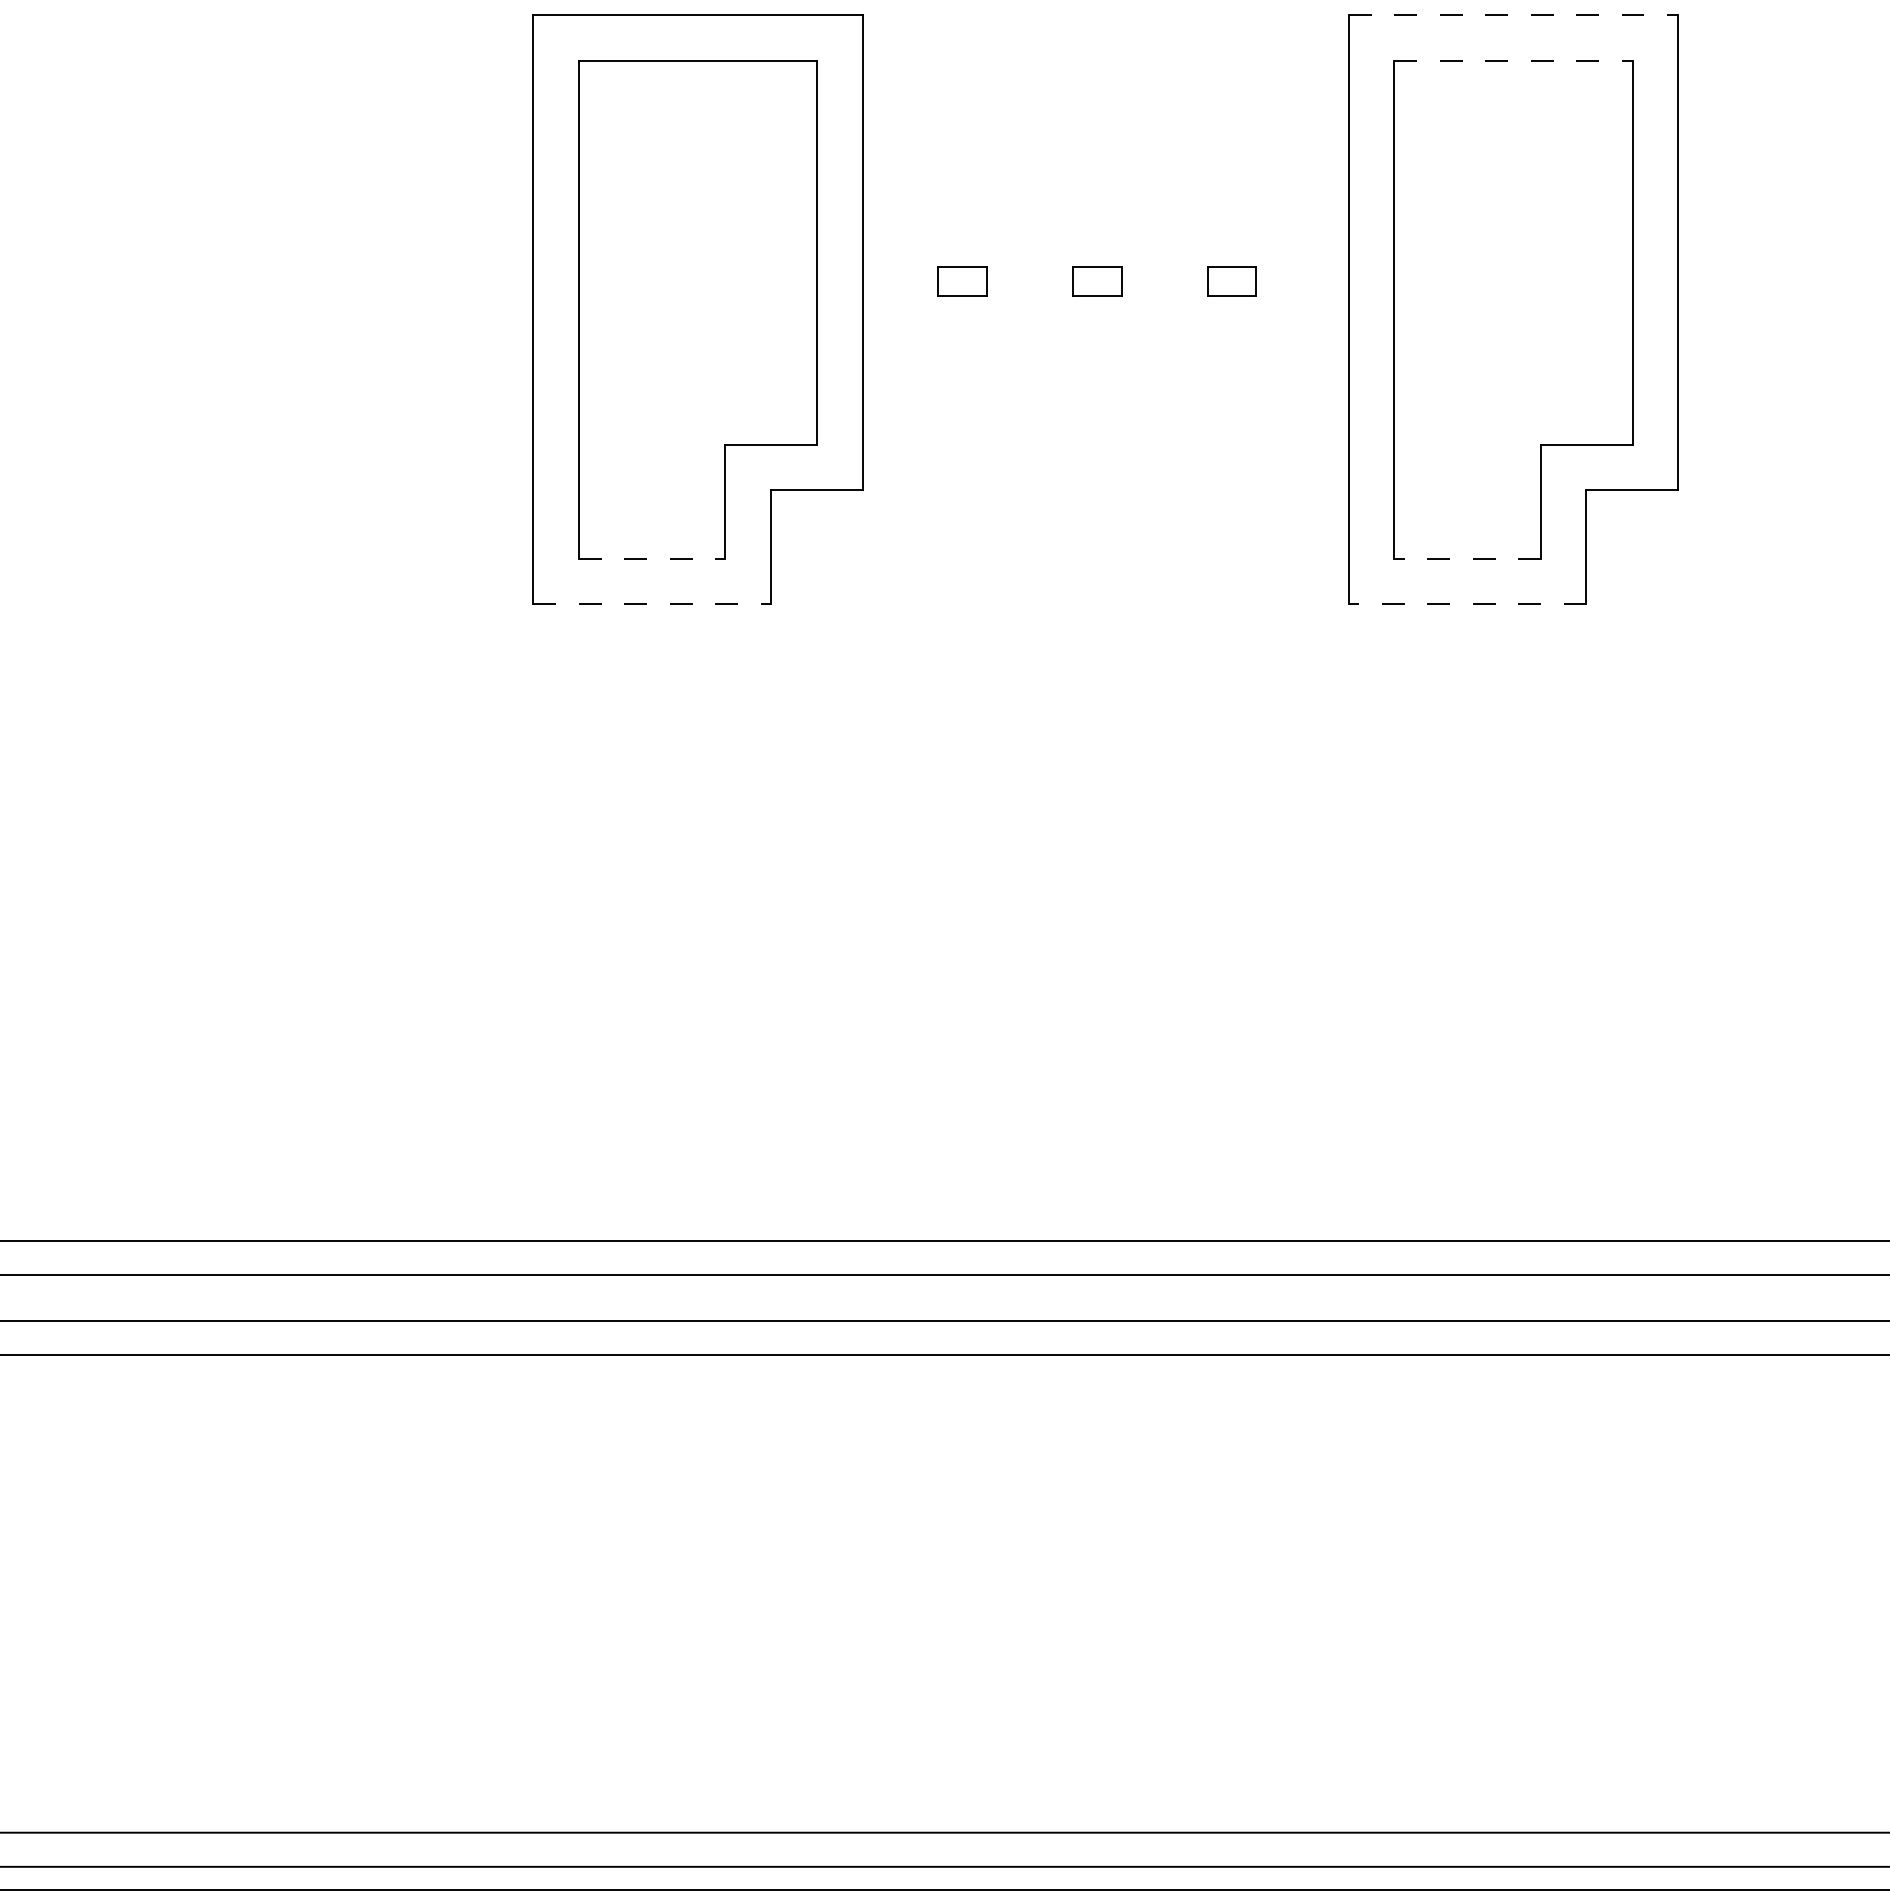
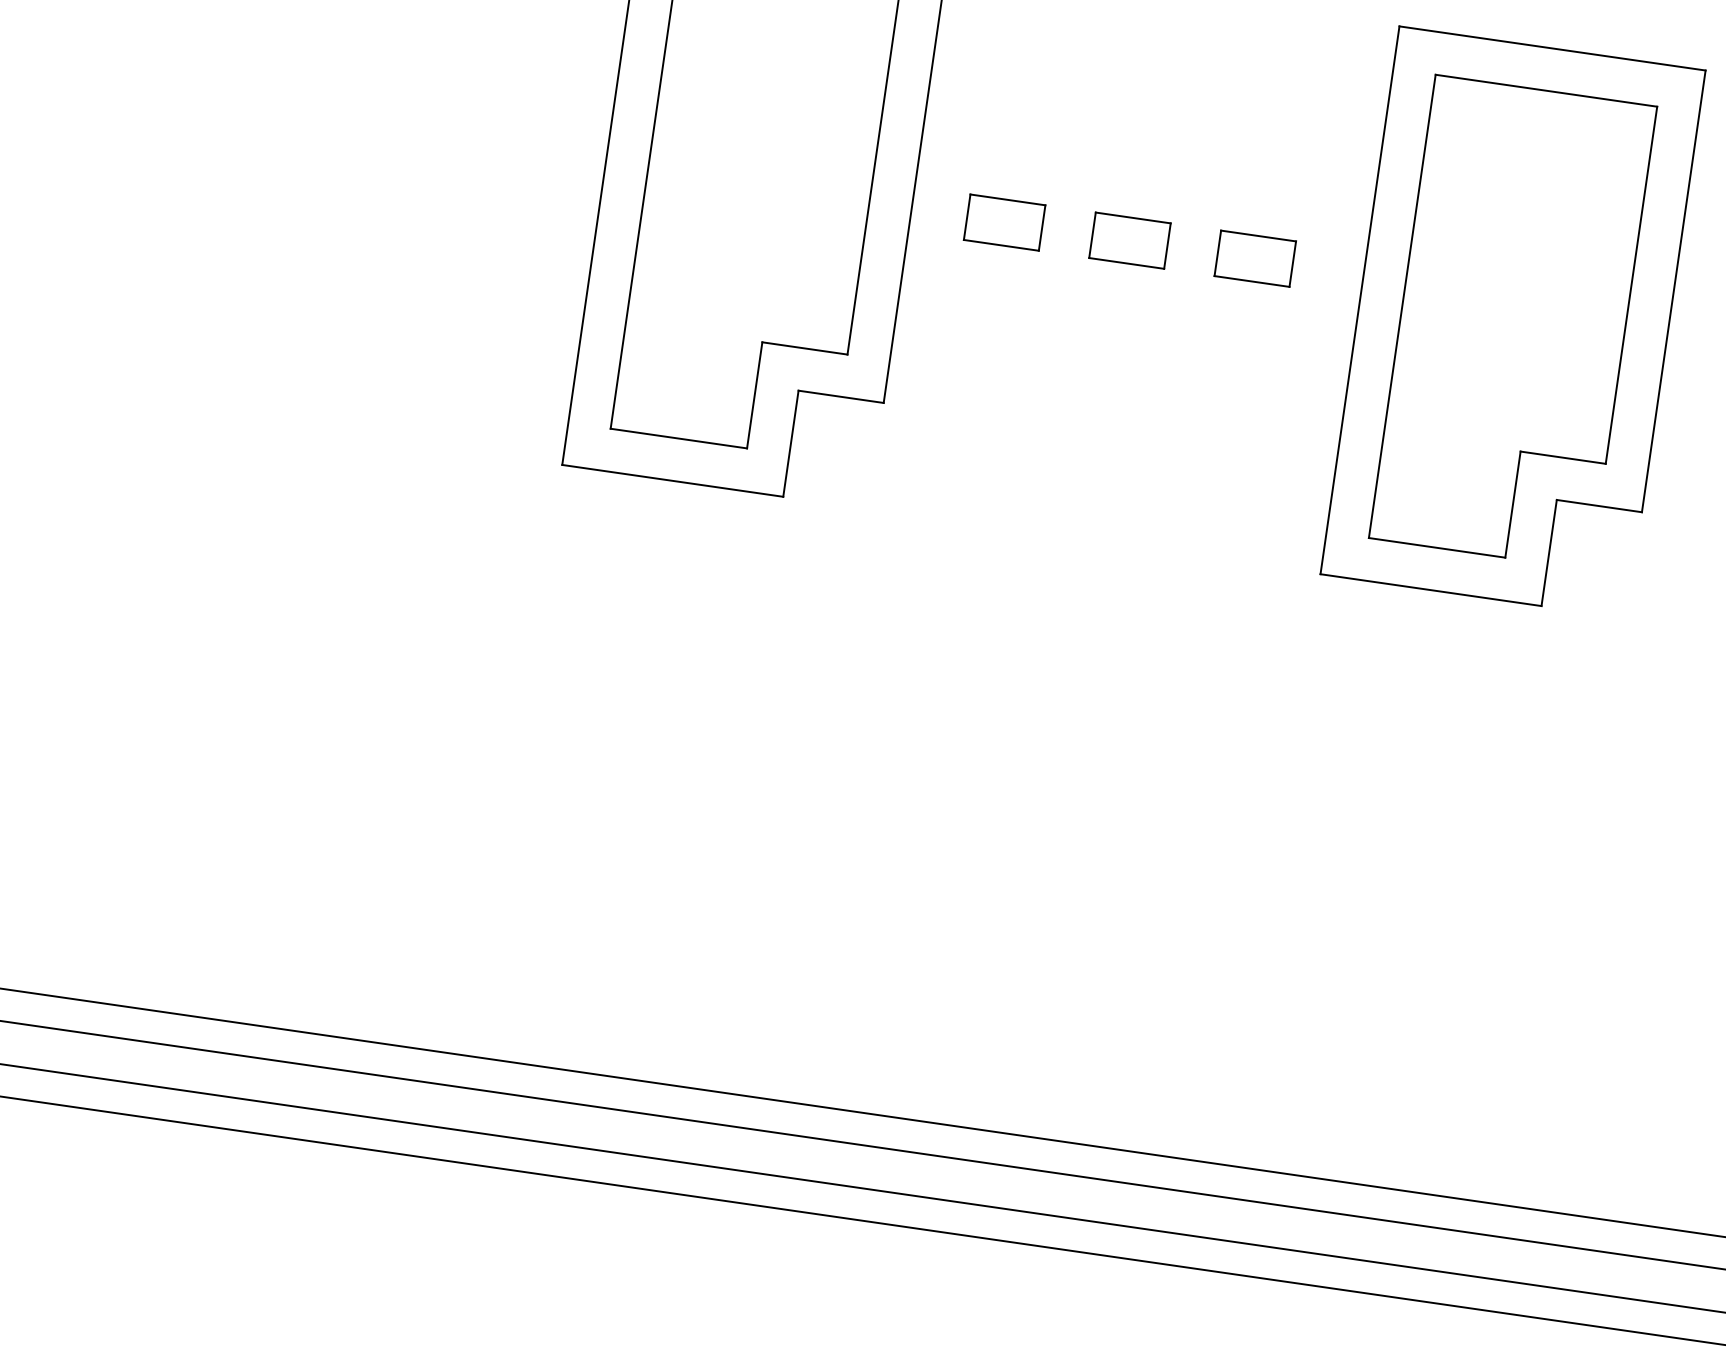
line: (1513, 15) -> (1552, 48), dashed -> solid
line: (1513, 60) -> (1546, 90), dashed -> solid
part: (962, 281) -> (1004, 222), size x1.67
part: (1097, 281) -> (1130, 240), size x1.67
part: (1231, 281) -> (1254, 258), size x1.67
line: (652, 558) -> (679, 438), dashed -> solid
line: (1467, 558) -> (1437, 547), dashed -> solid
line: (652, 604) -> (673, 481), dashed -> solid
line: (1467, 604) -> (1430, 590), dashed -> solid

